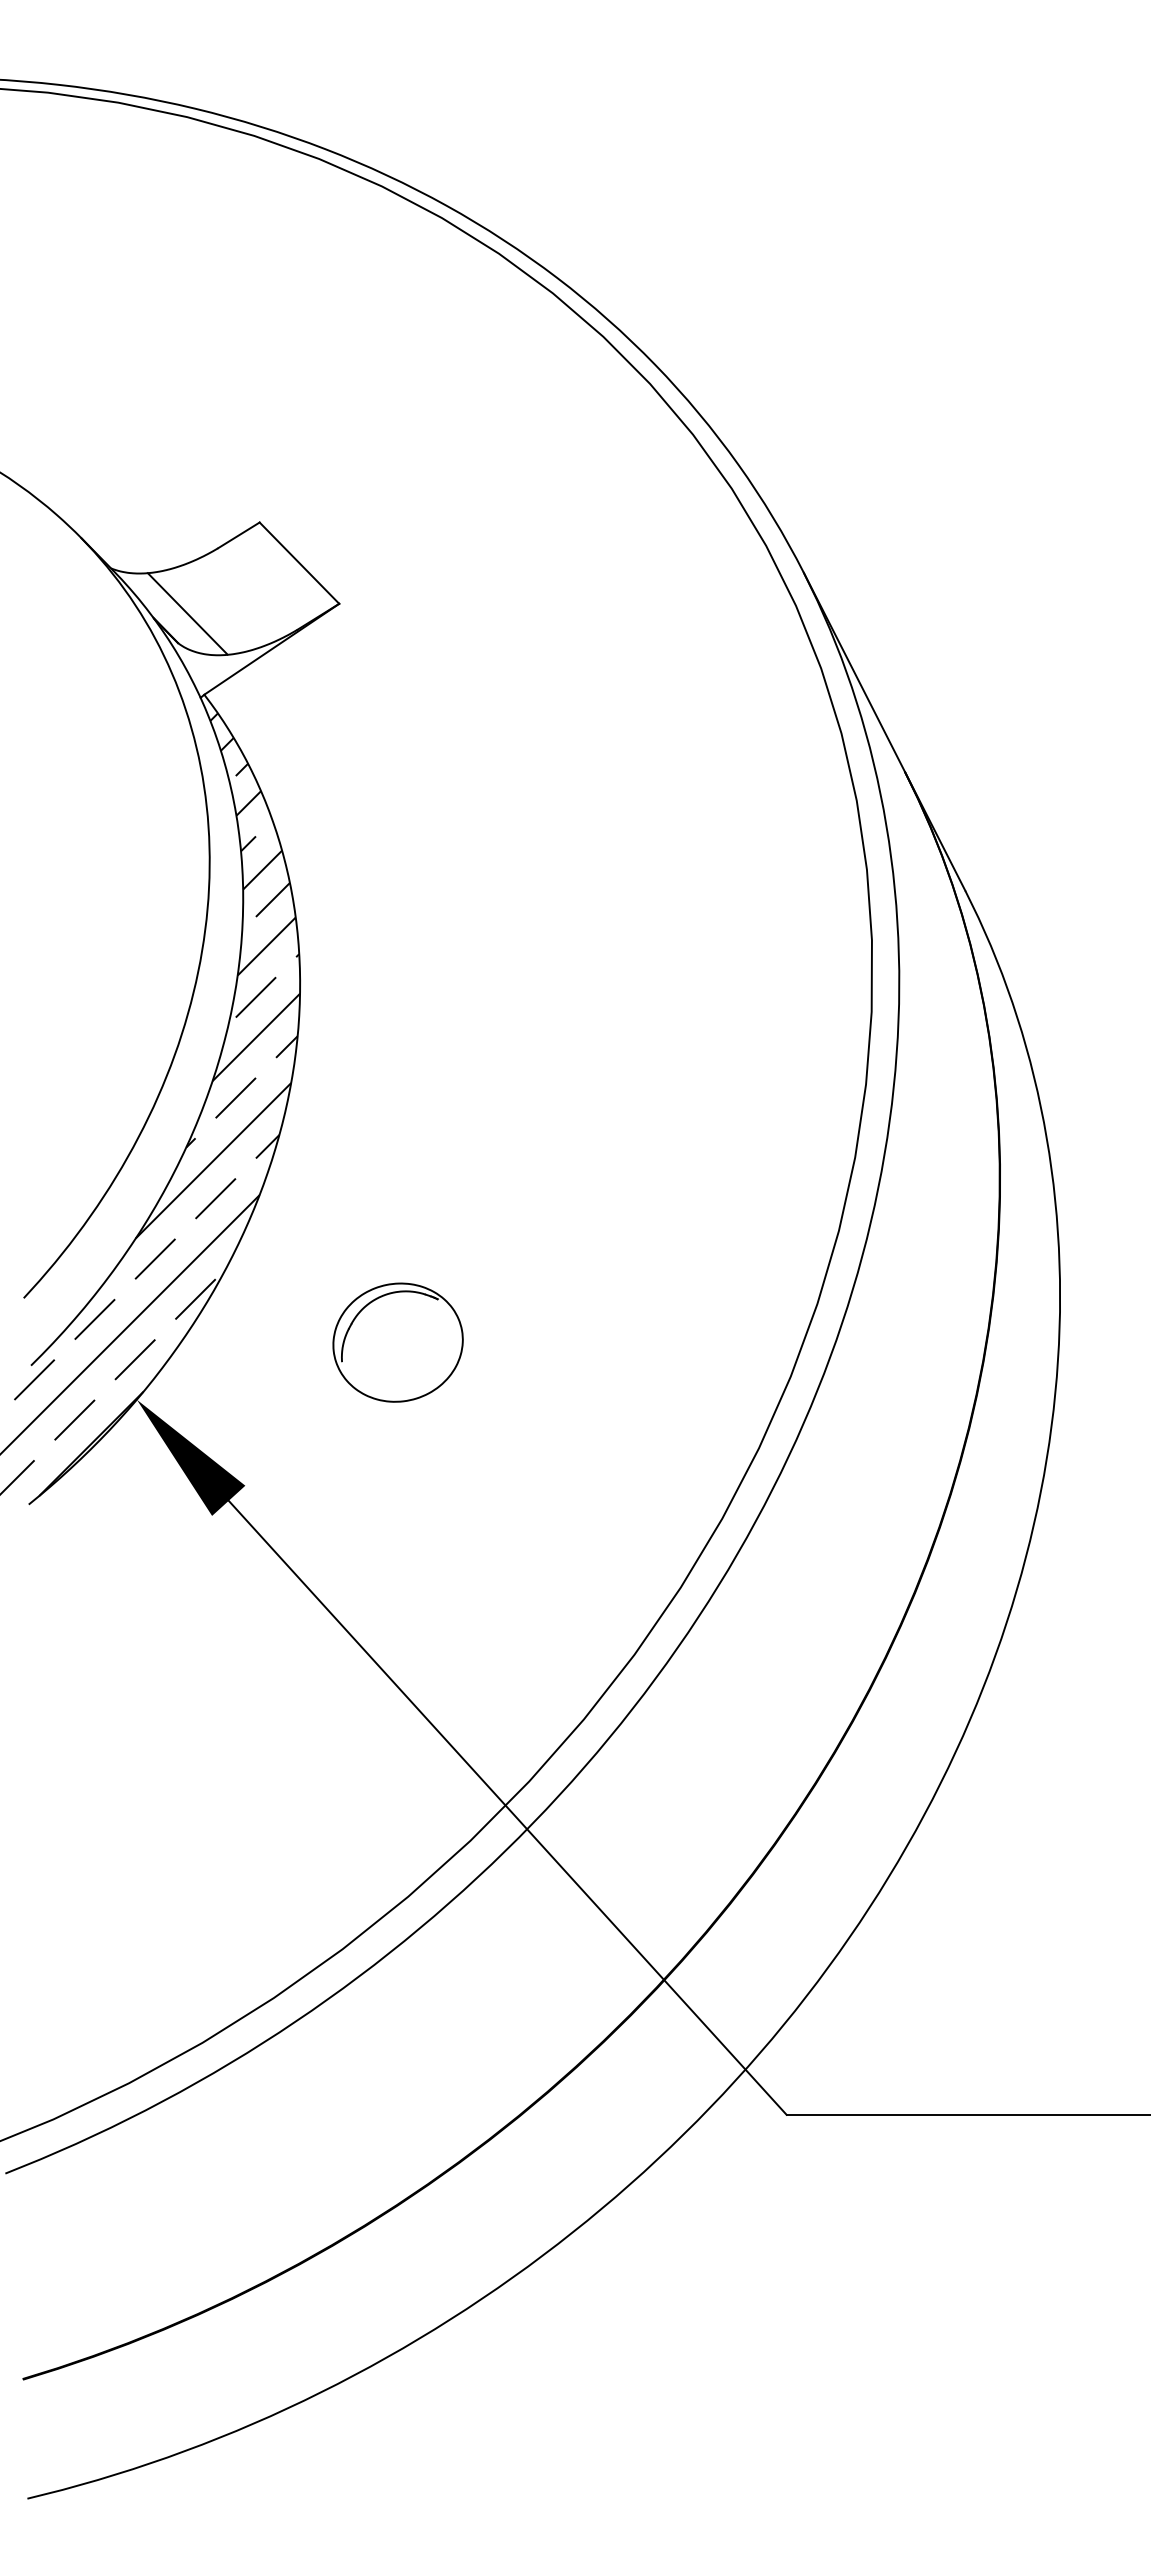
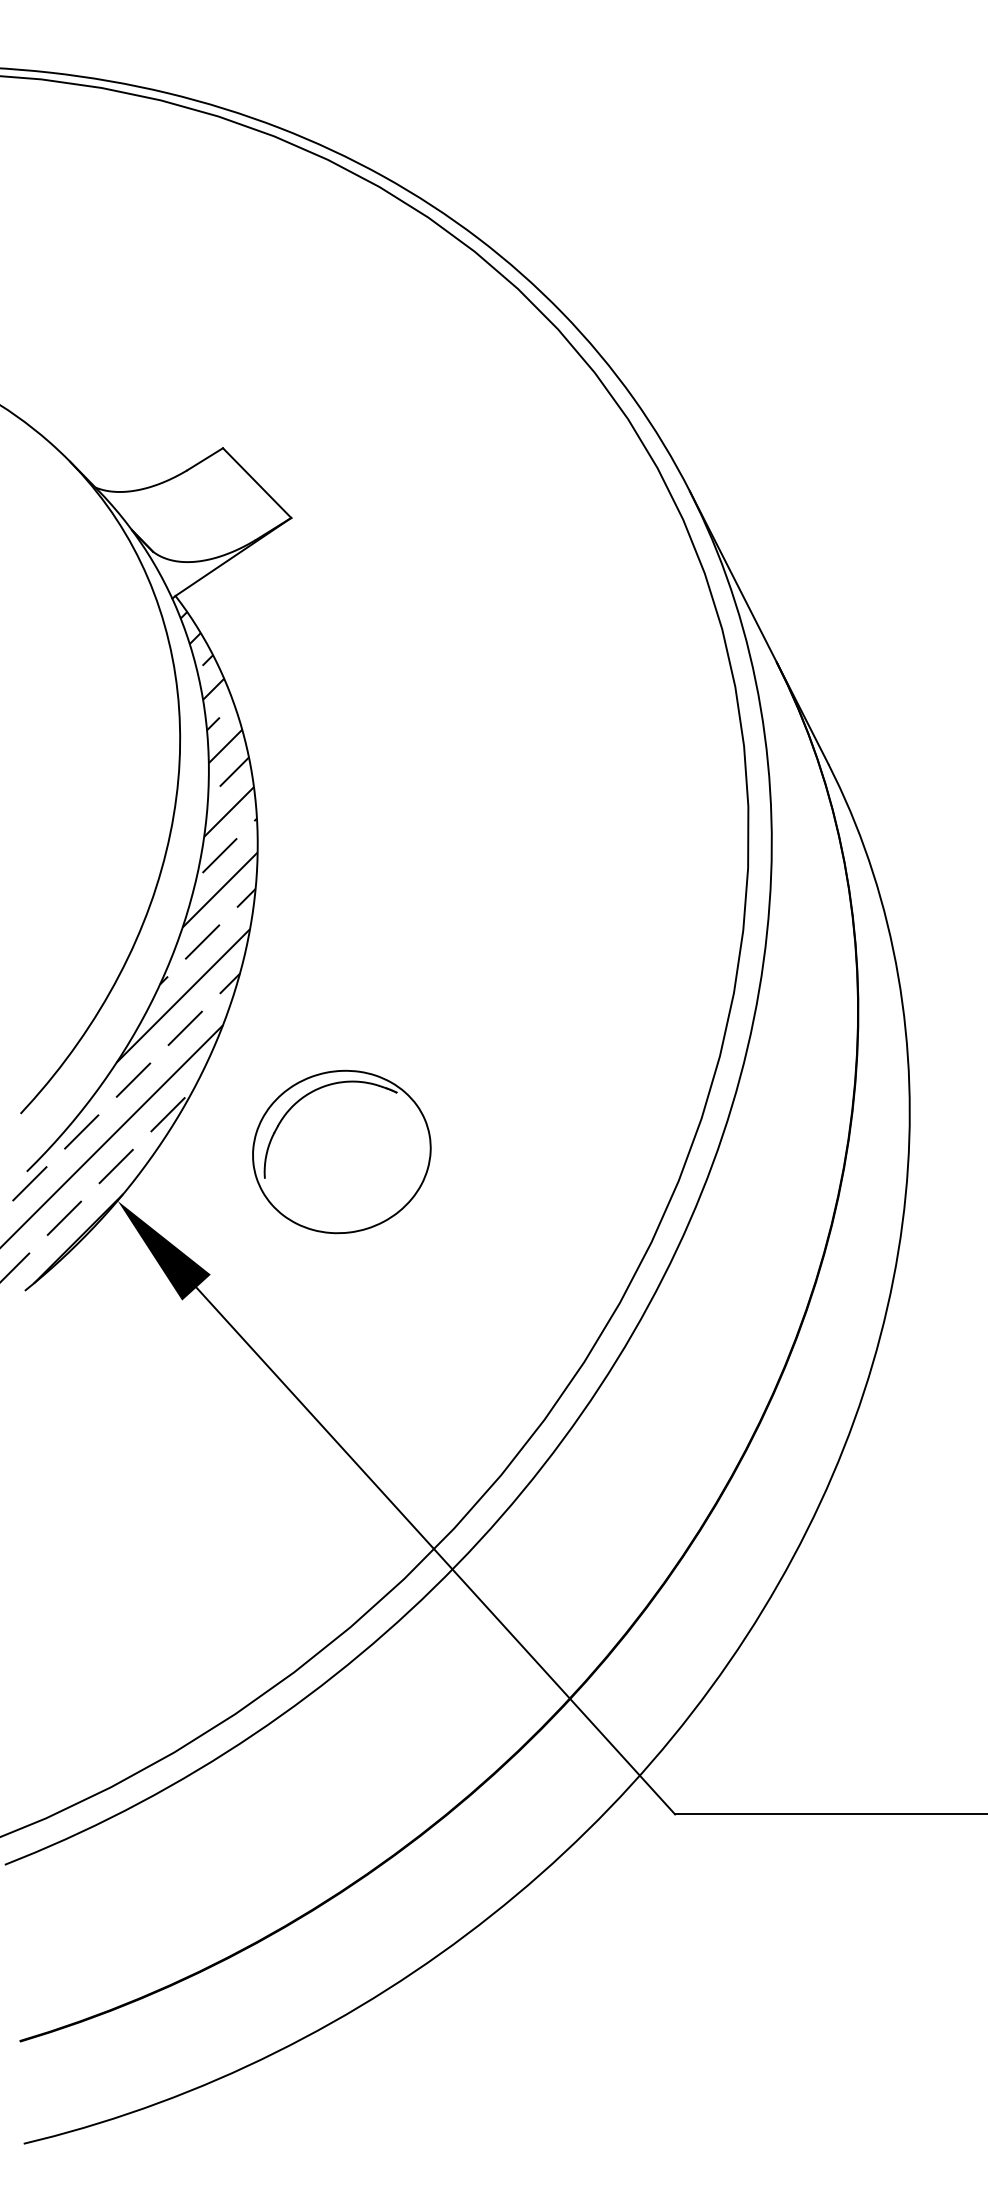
line: (187, 613) -> (161, 526), removed
part: (397, 1342) -> (341, 1151), size x1.6

